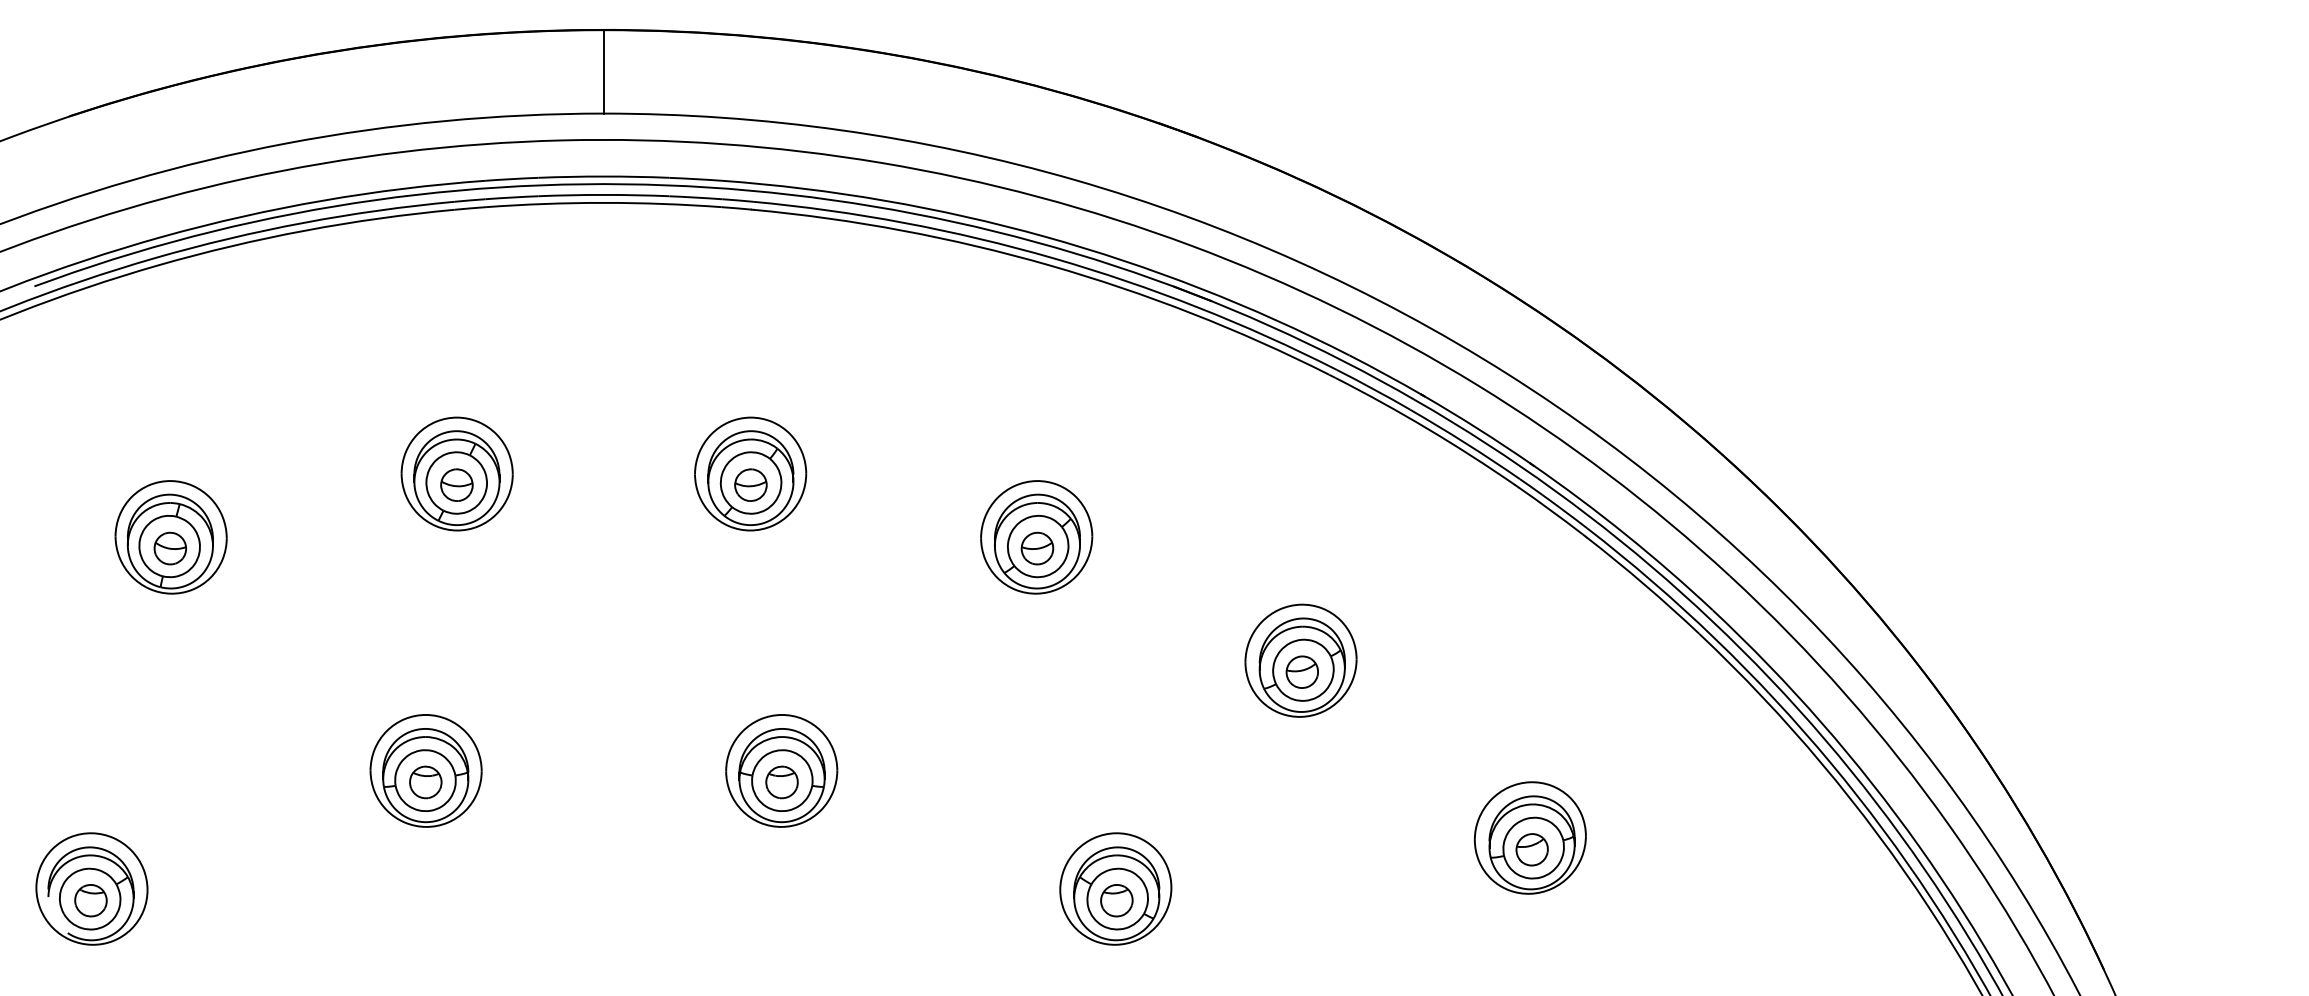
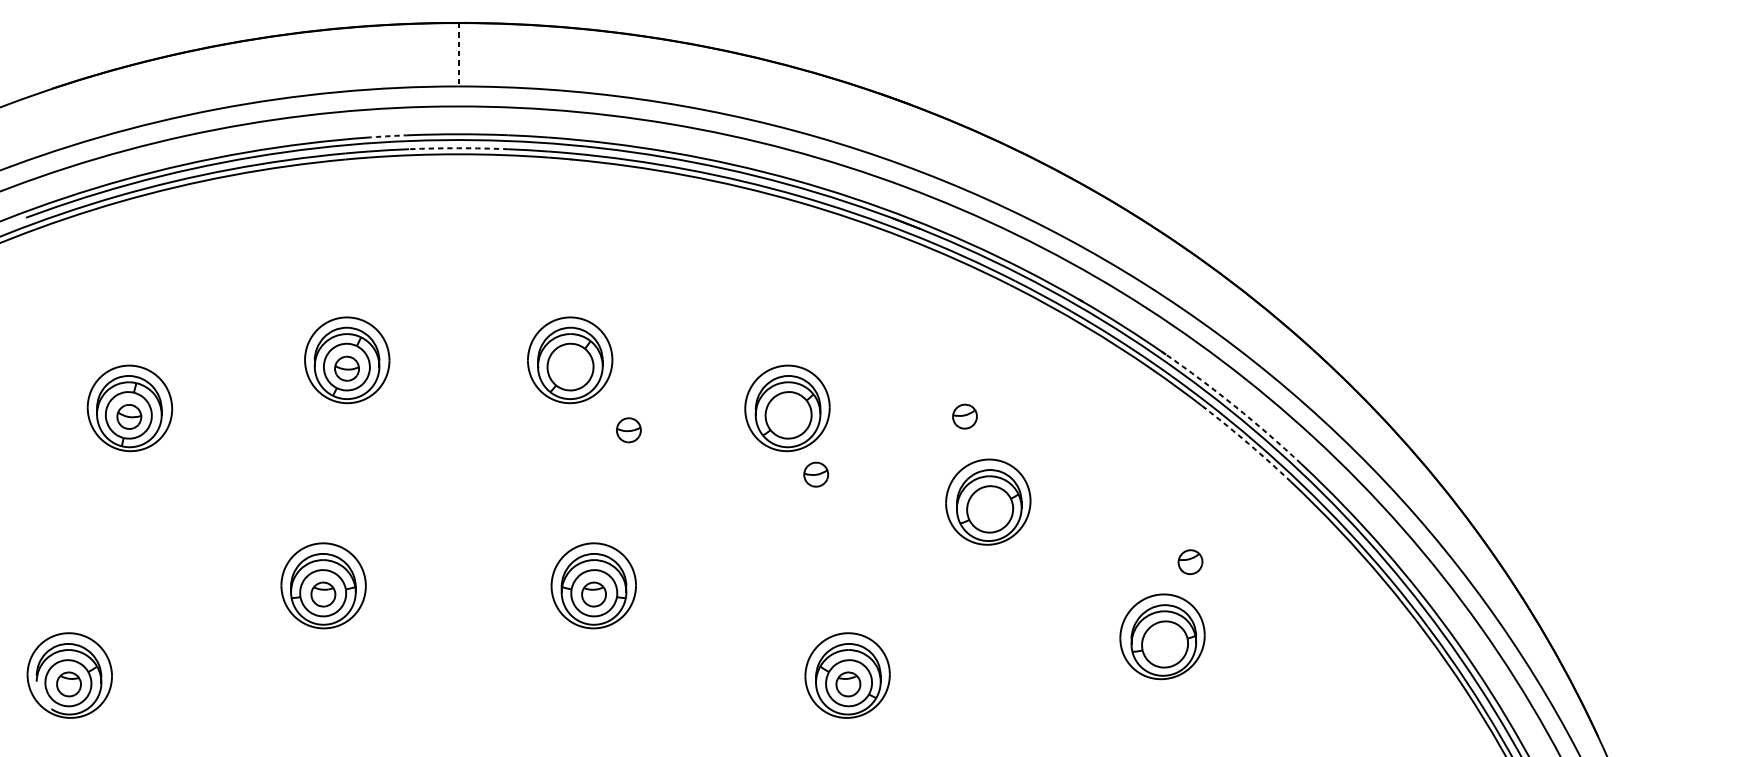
line: (603, 71) -> (458, 54), solid -> dashed
arc: (512, 179) -> (389, 136), solid -> dashed
arc: (603, 194) -> (458, 147), solid -> dashed
part: (750, 484) -> (628, 429), moved
arc: (1625, 534) -> (1234, 406), solid -> dashed
part: (1037, 548) -> (816, 474), moved
arc: (1644, 584) -> (1249, 444), solid -> dashed
part: (1301, 671) -> (964, 416), moved
part: (1531, 849) -> (1189, 561), moved

